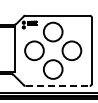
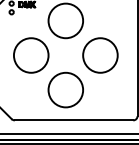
line: (58, 85) -> (75, 119), dashed -> solid

